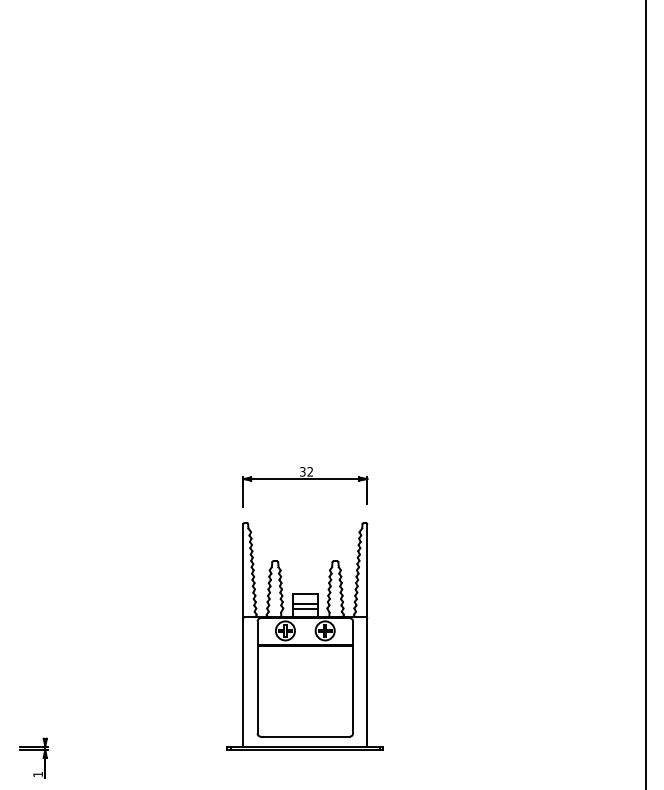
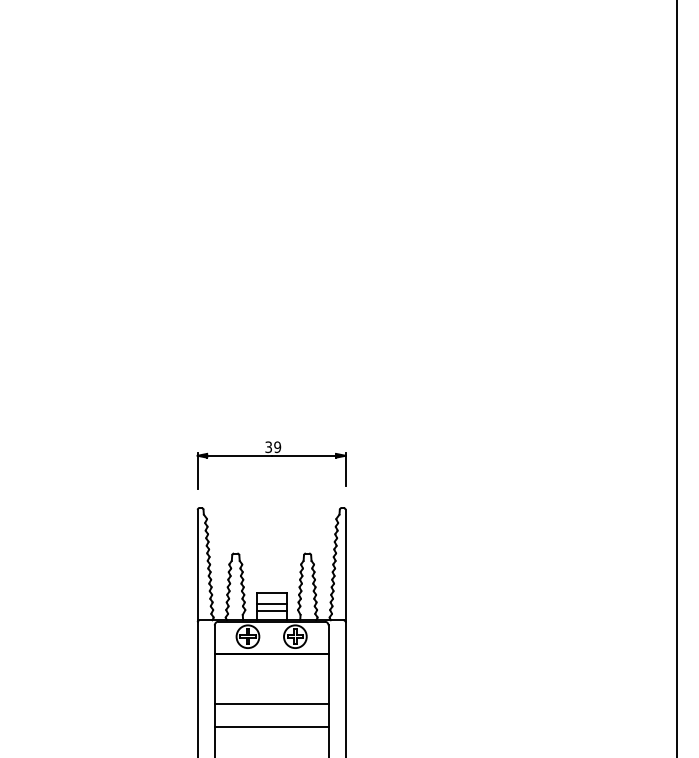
text: (310, 471) -> (277, 446), 32 -> 39
line: (305, 687) -> (271, 704), added
line: (305, 706) -> (271, 726), added

